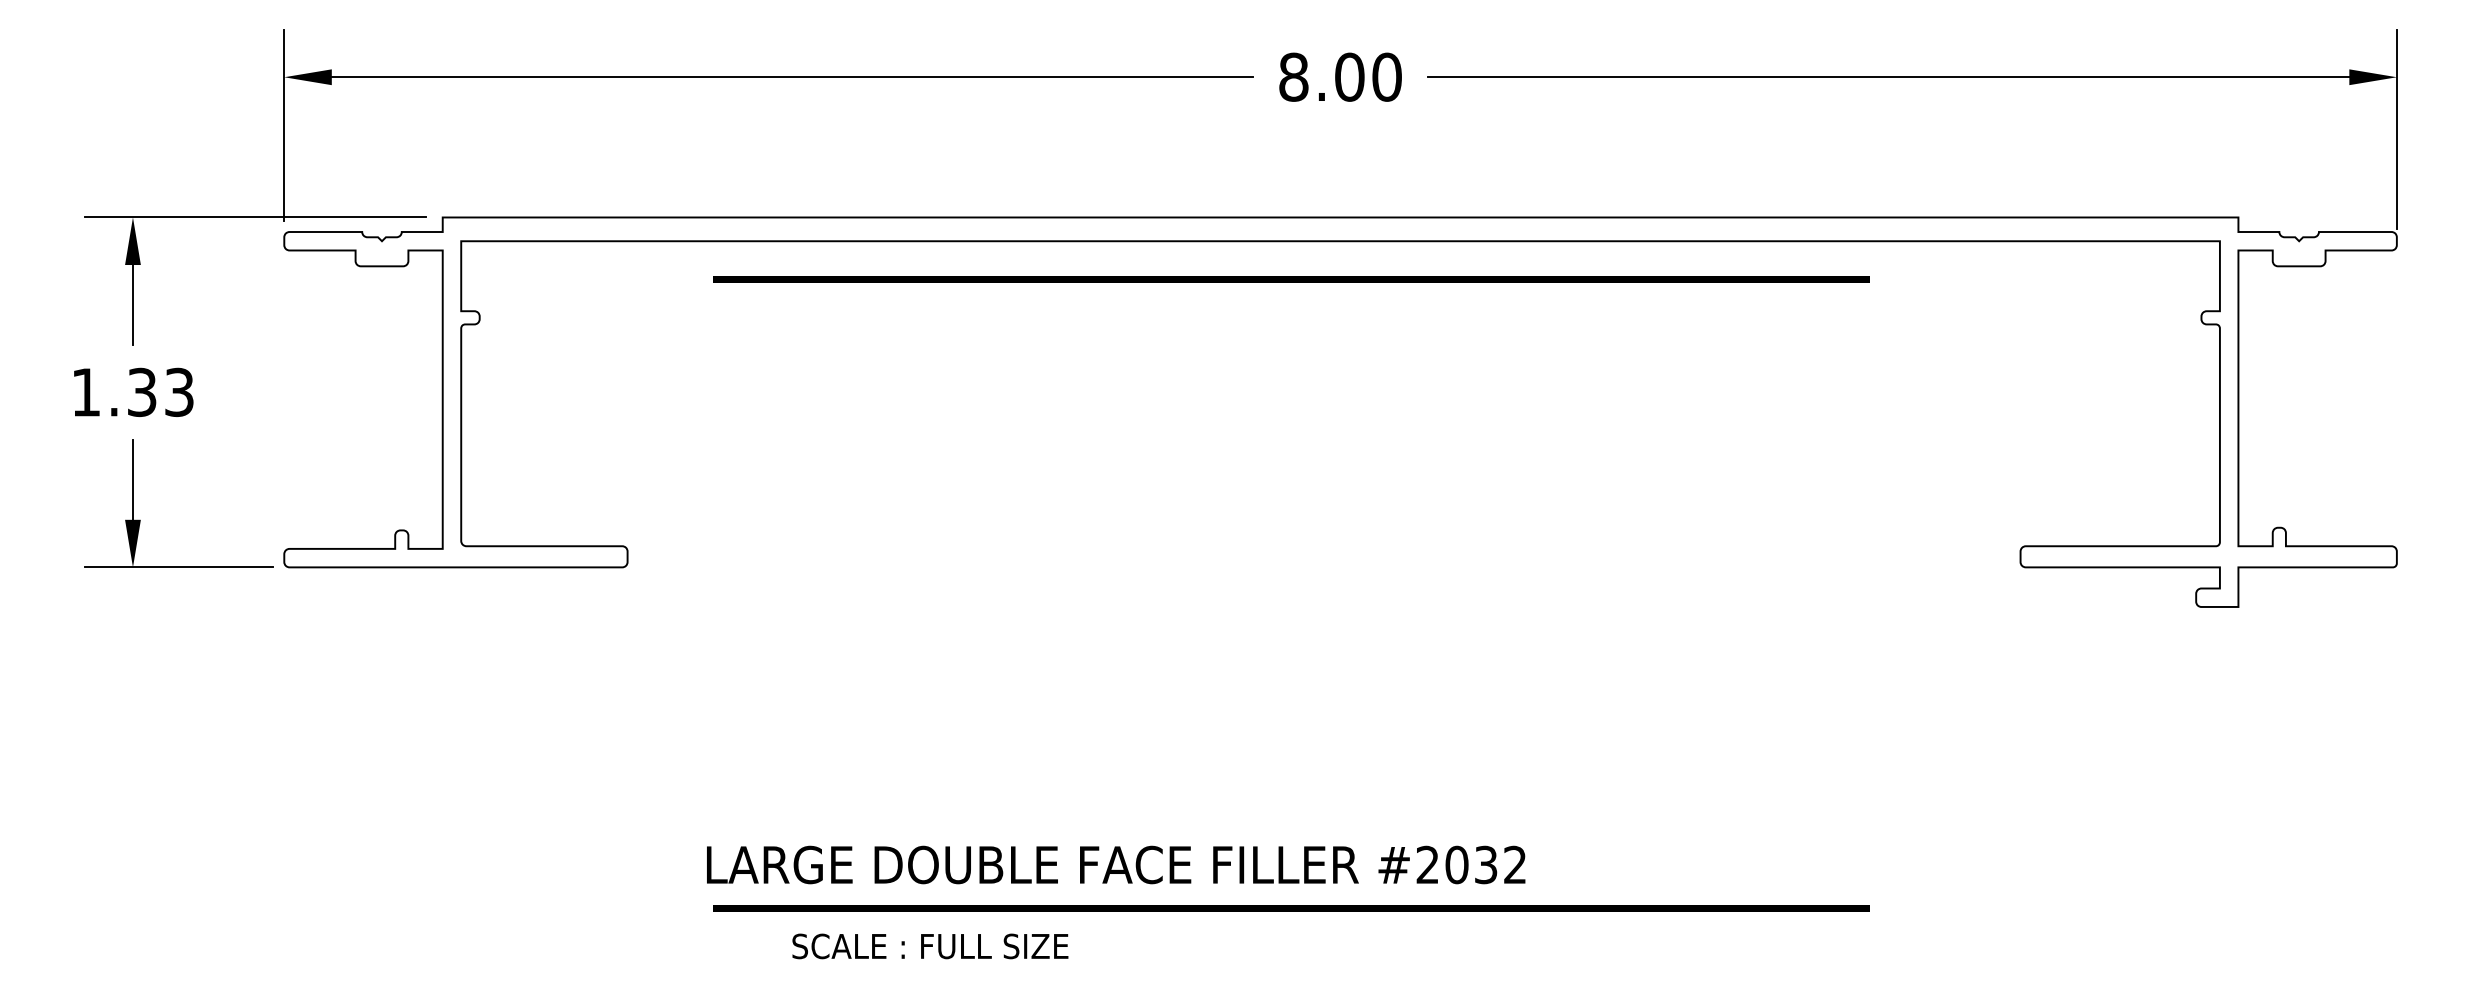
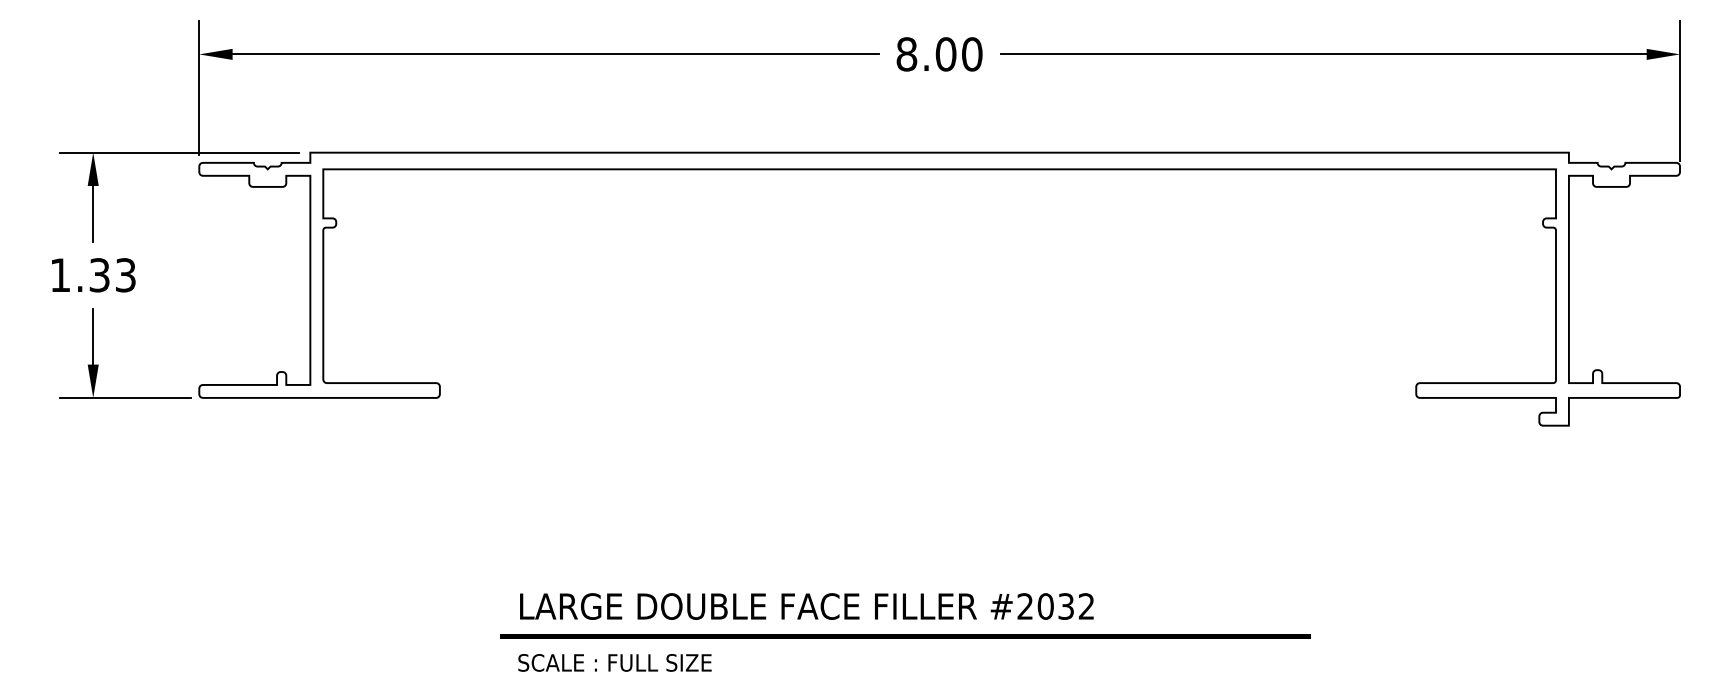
line: (1291, 279) -> (905, 196), removed
text: (1116, 864) -> (807, 606), moved
text: (930, 946) -> (615, 662), moved

